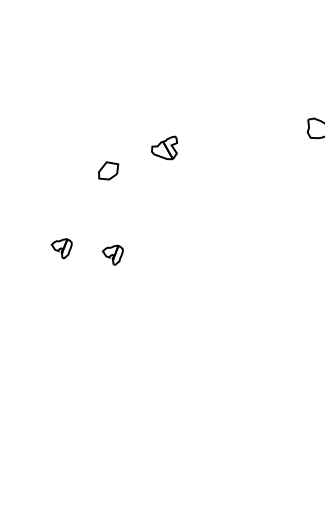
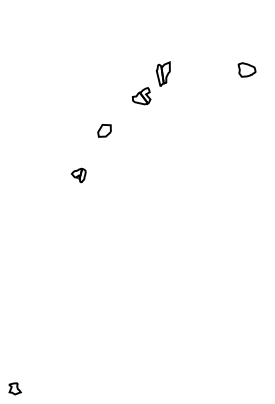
part: (198, 118) -> (162, 73), added
part: (108, 170) -> (104, 130), moved
part: (112, 254) -> (114, 175), removed

